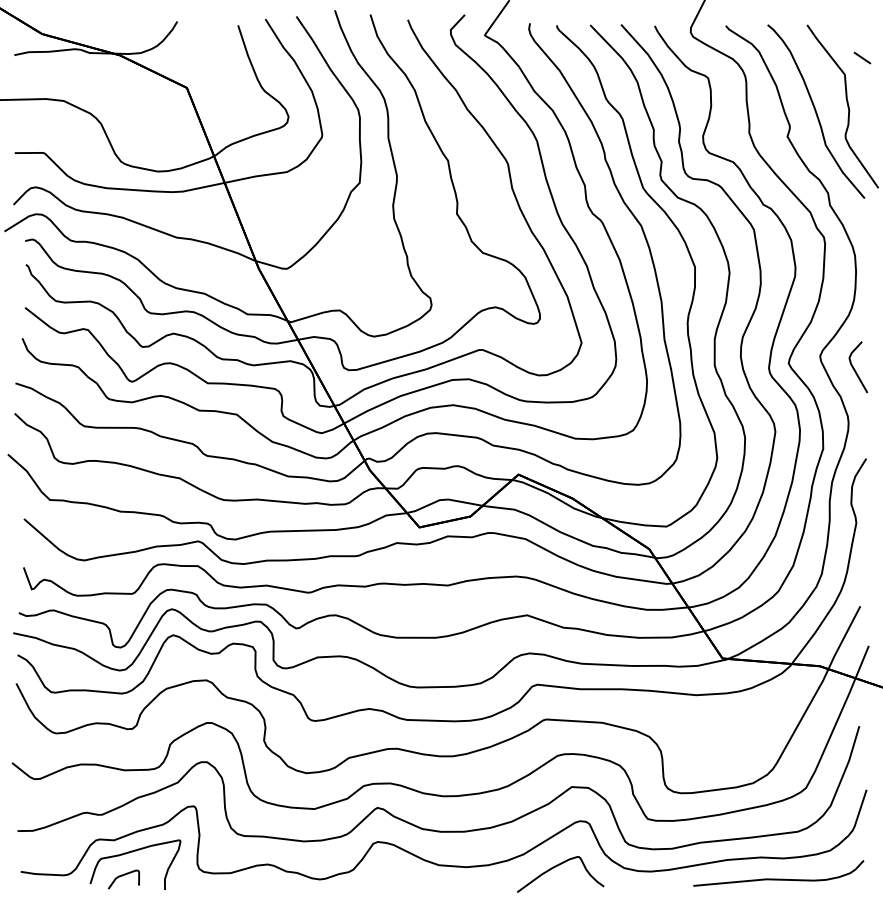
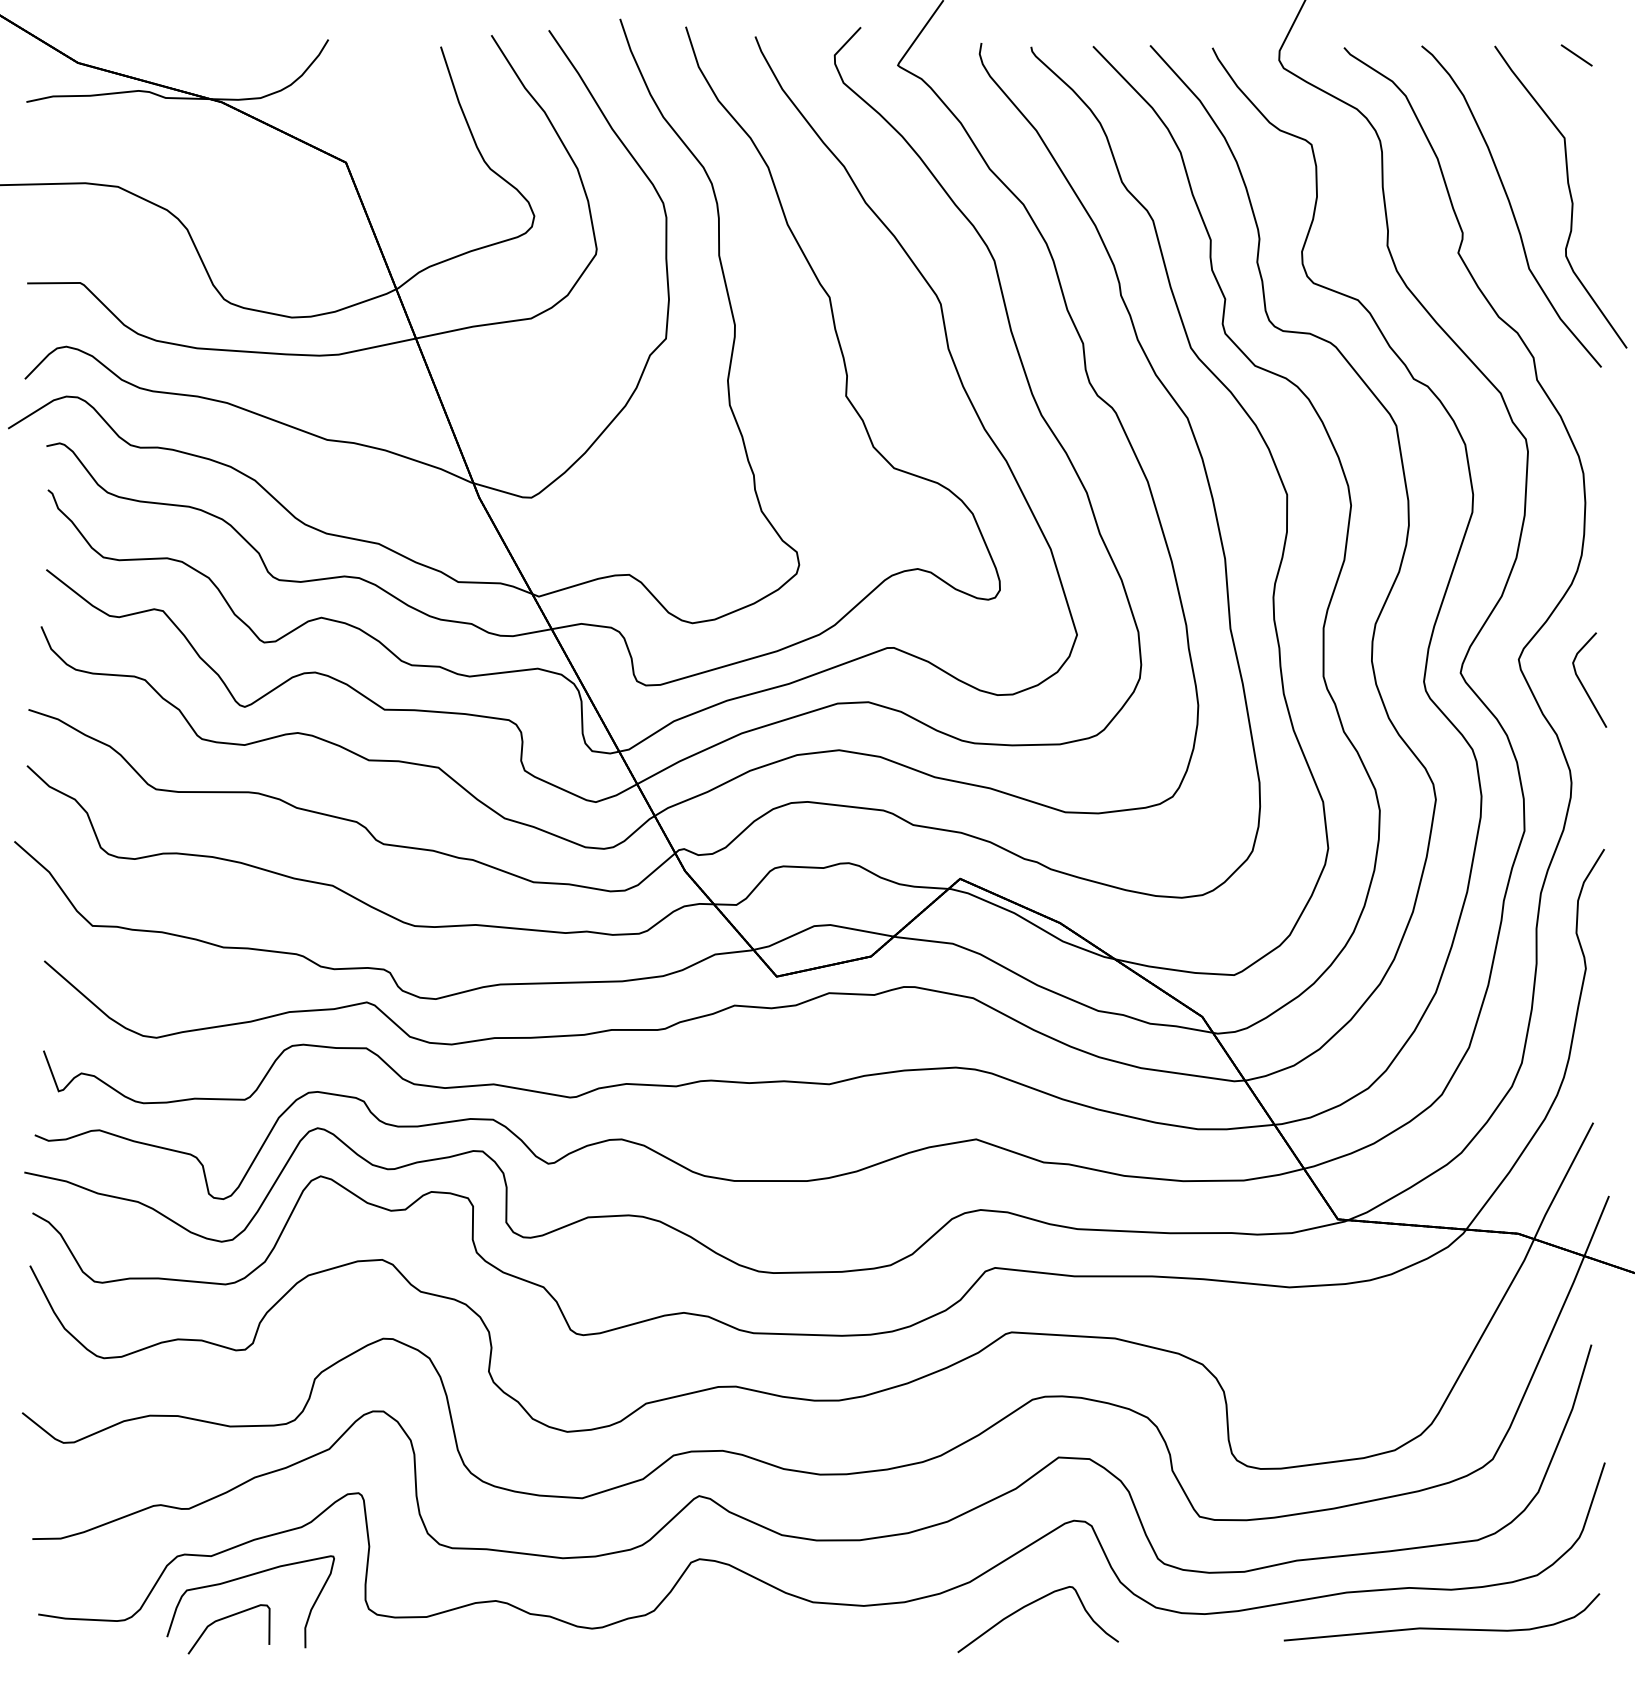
line: (862, 57) -> (1576, 54), moved
part: (123, 879) -> (228, 1628), size x1.43

